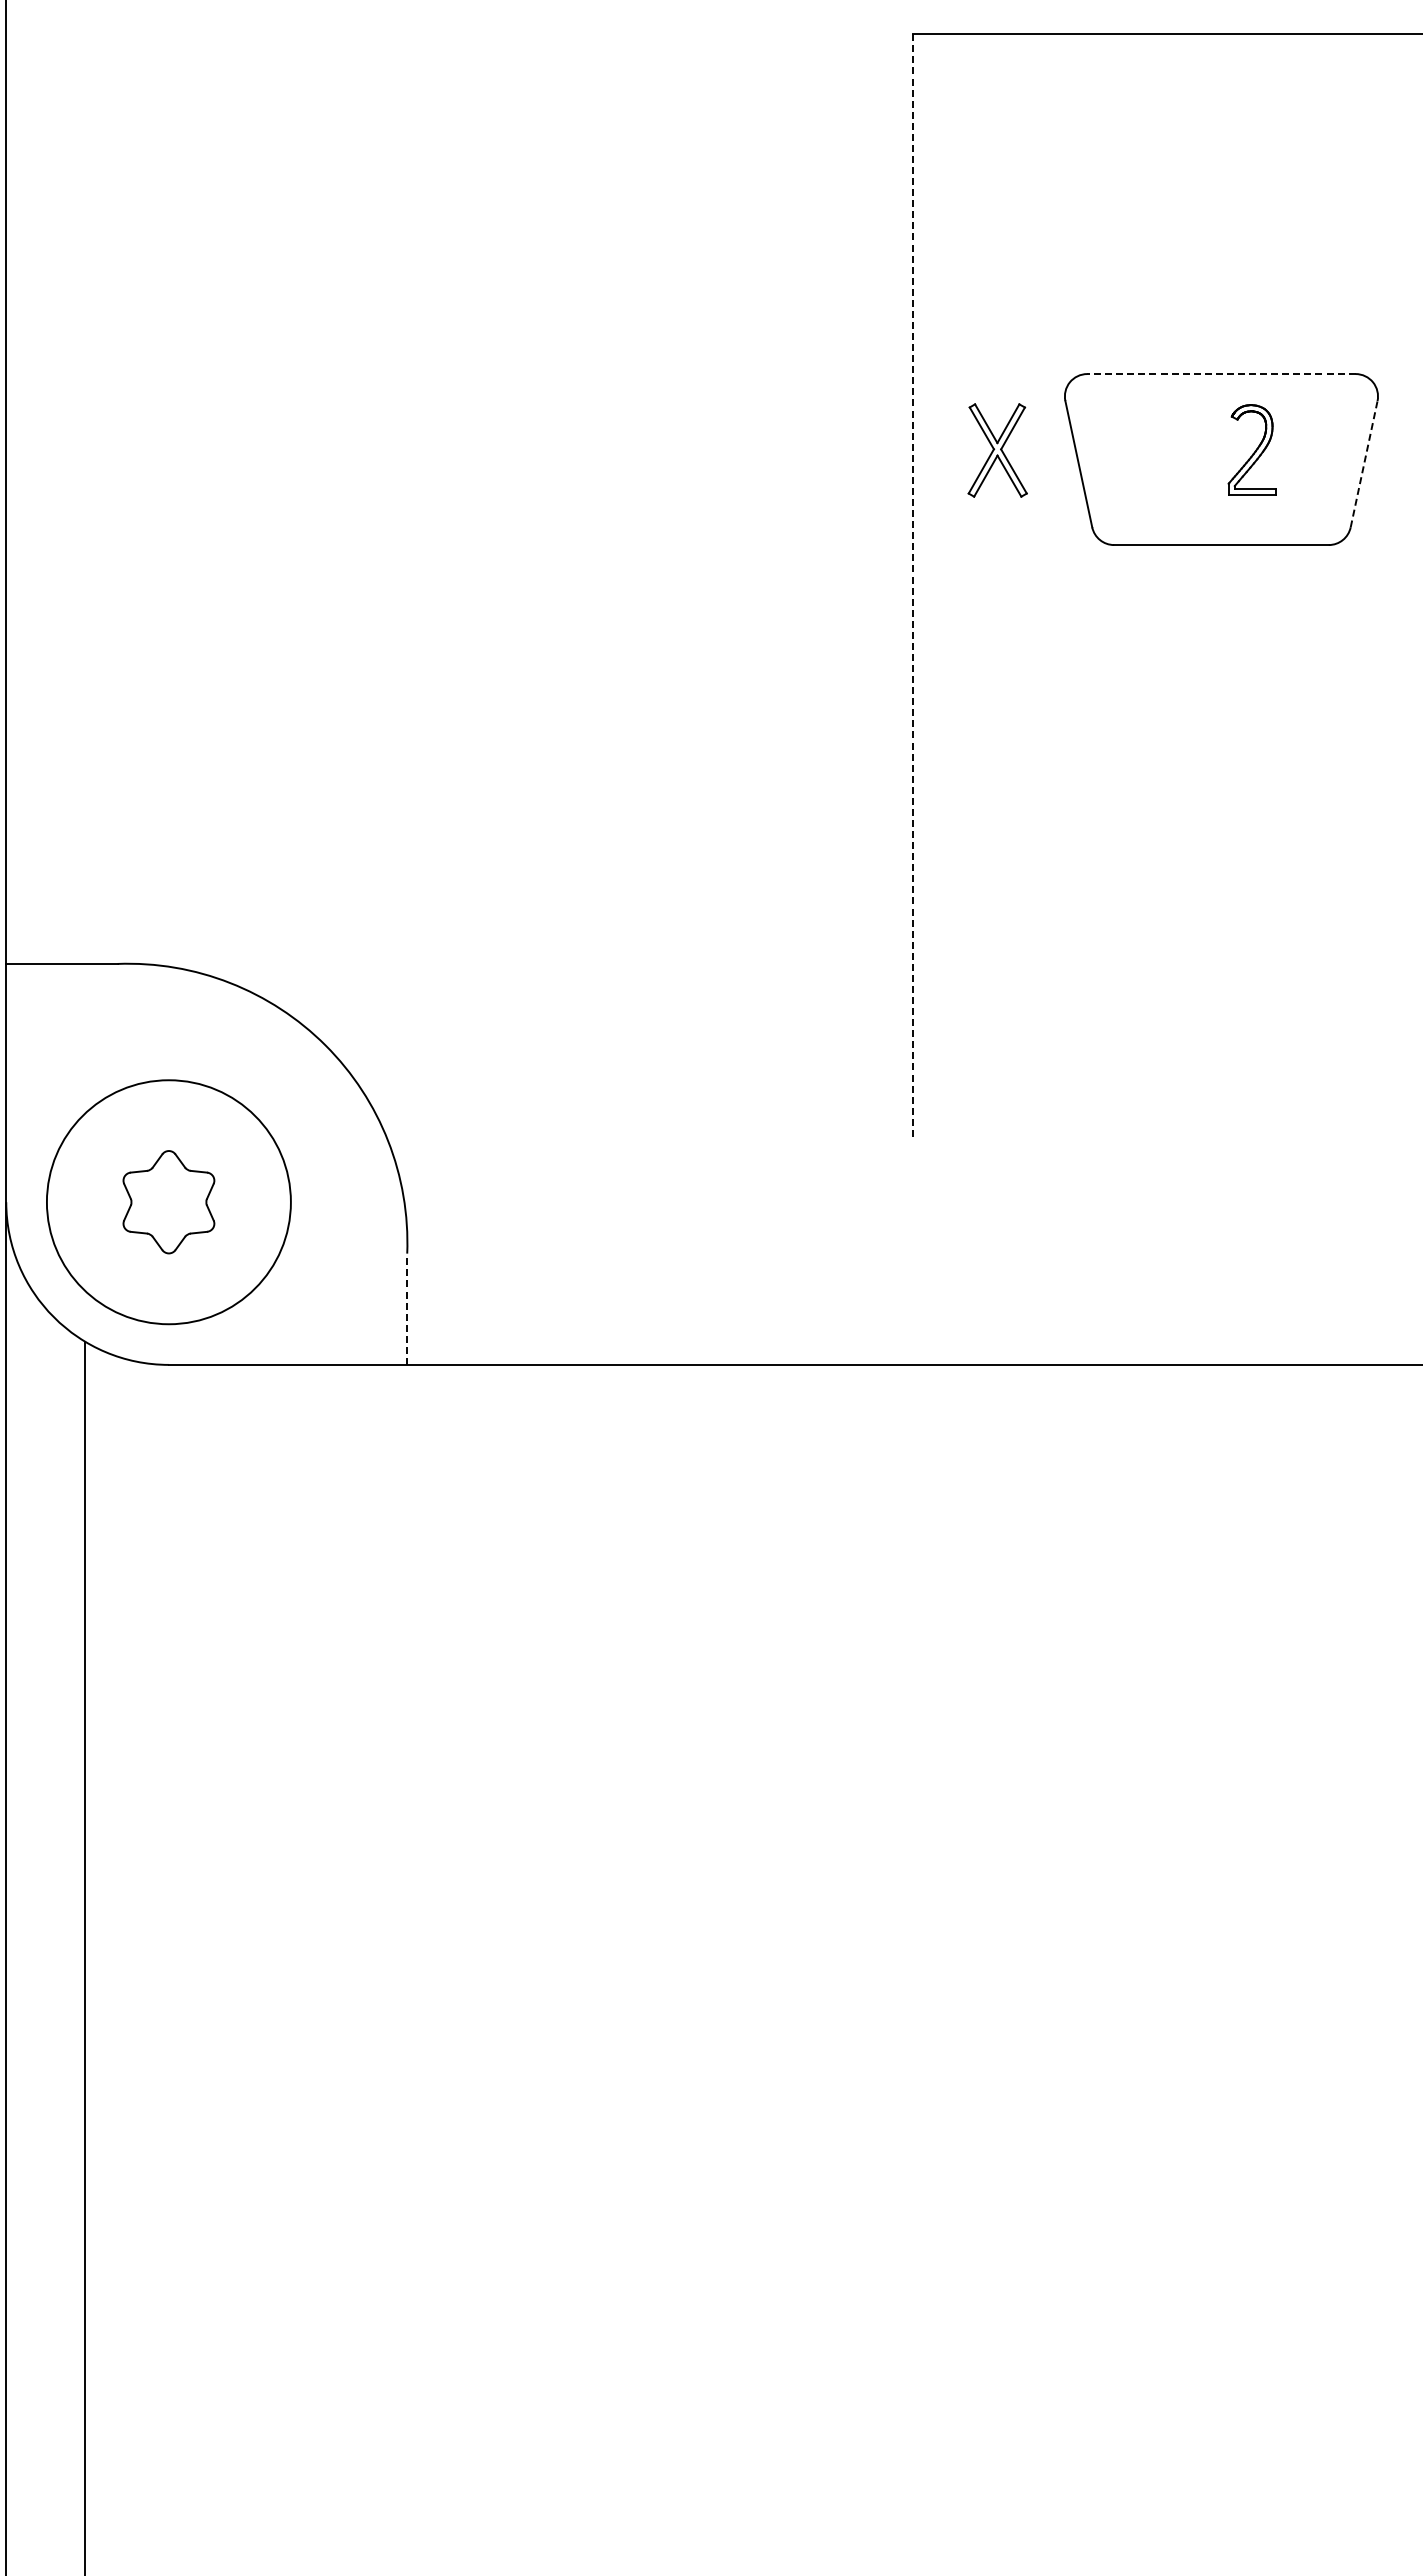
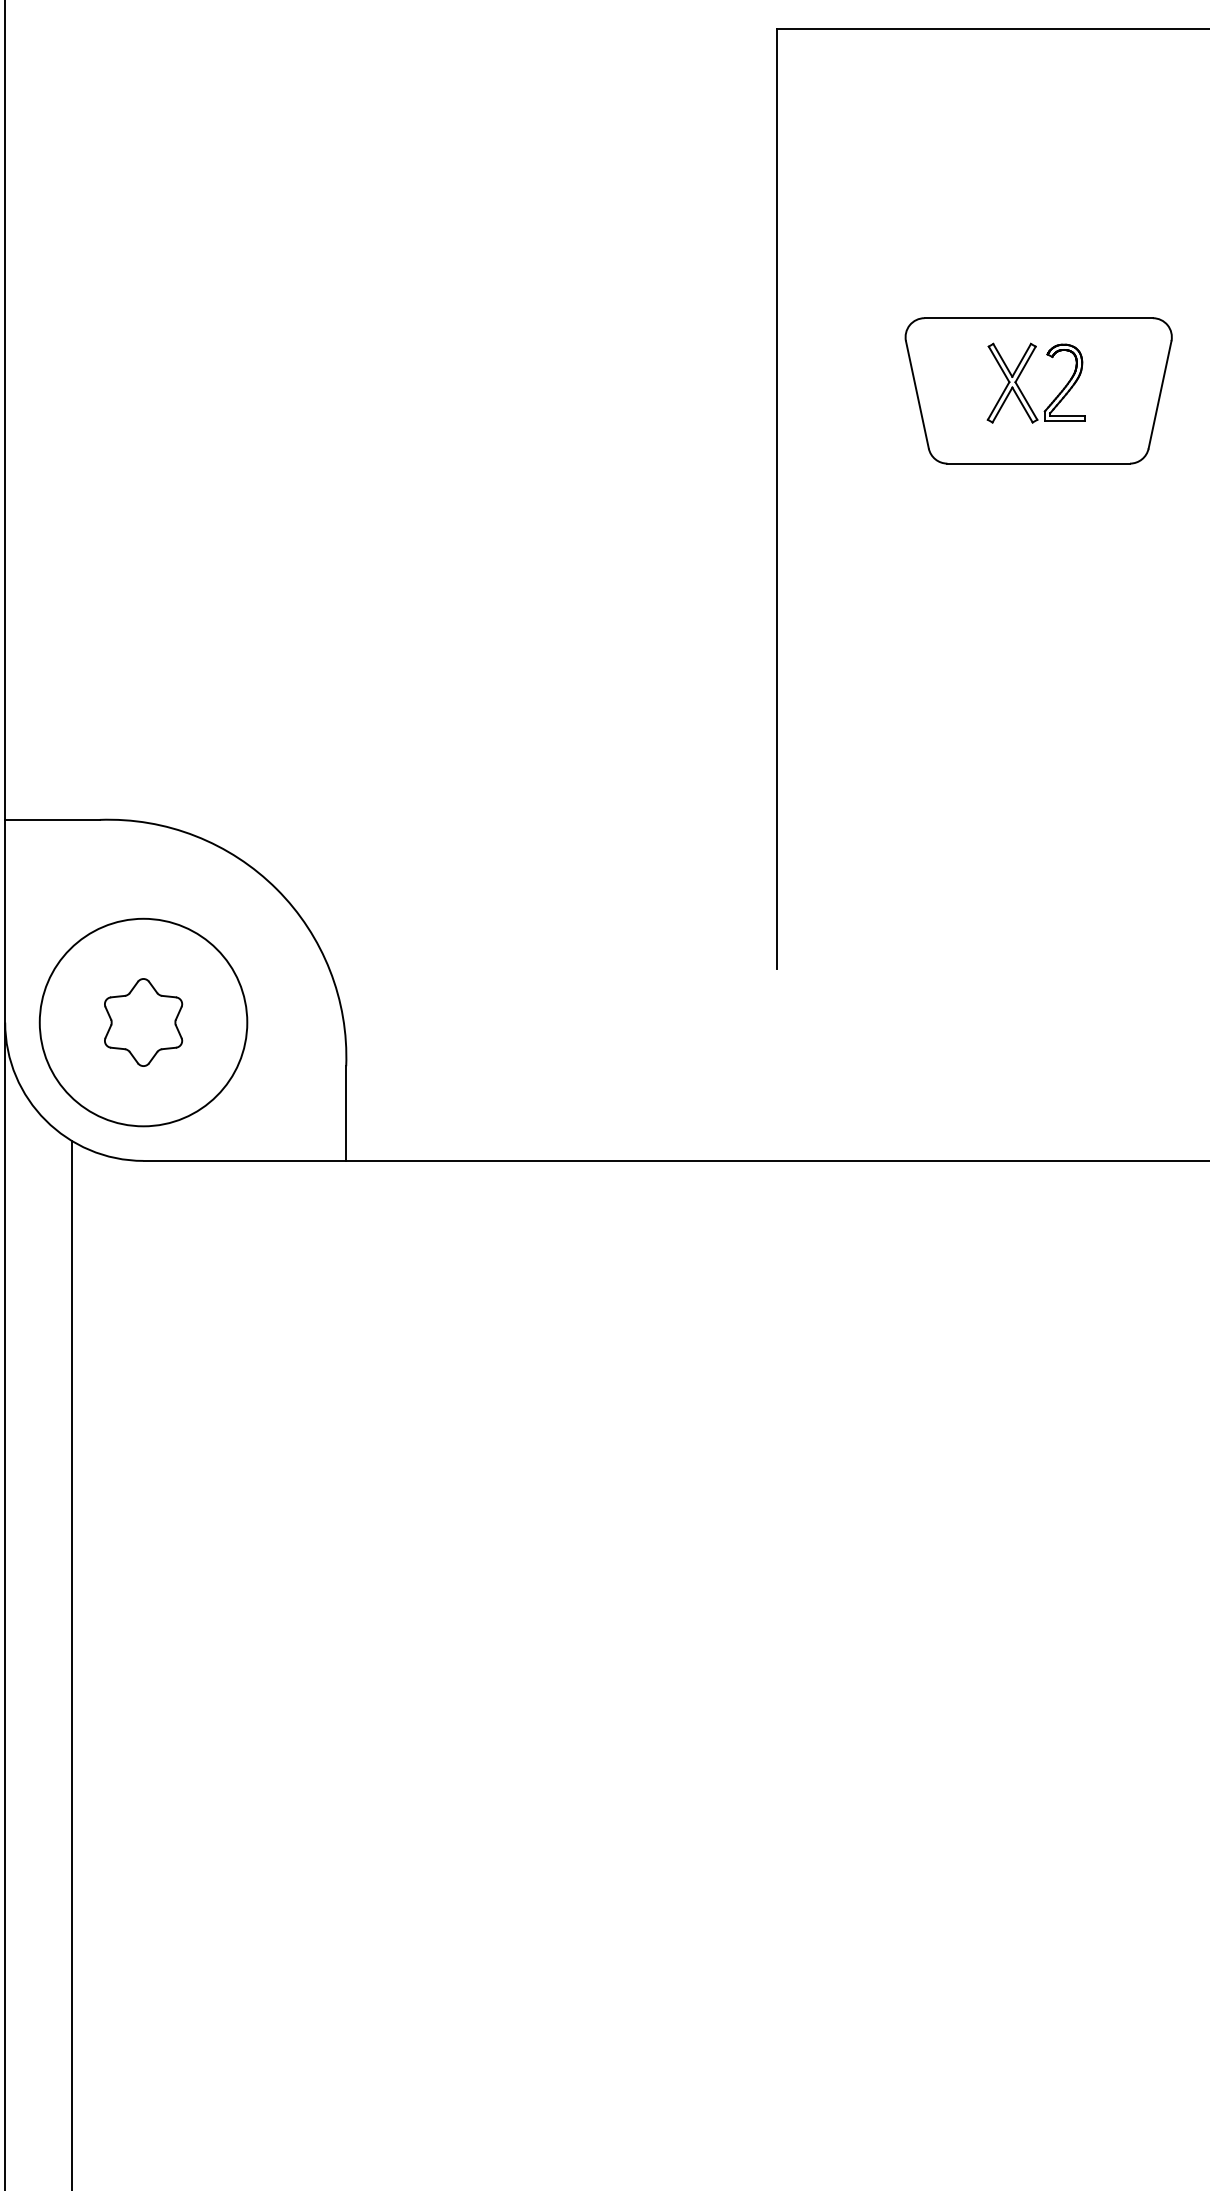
line: (1220, 374) -> (1037, 318), dashed -> solid
part: (997, 450) -> (1012, 383), moved
line: (1364, 464) -> (1160, 395), dashed -> solid
line: (913, 586) -> (776, 498), dashed -> solid
line: (407, 1309) -> (346, 1113), dashed -> solid

